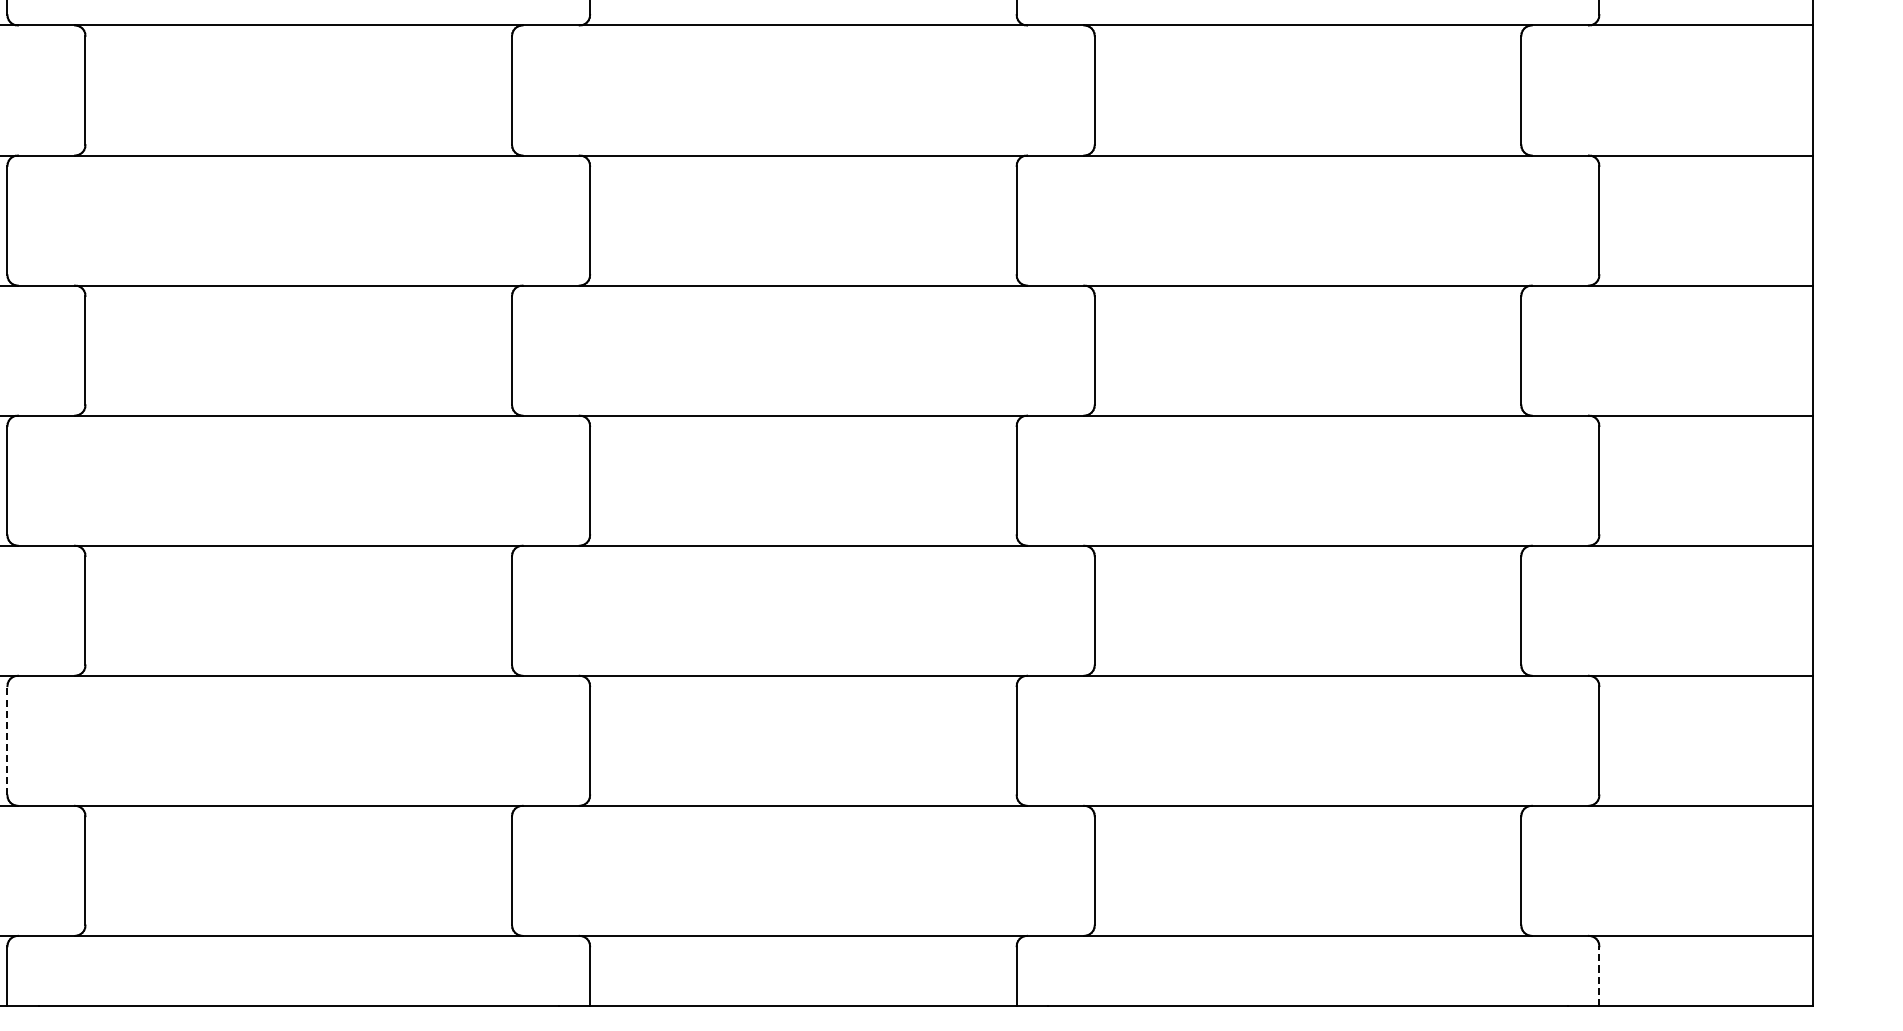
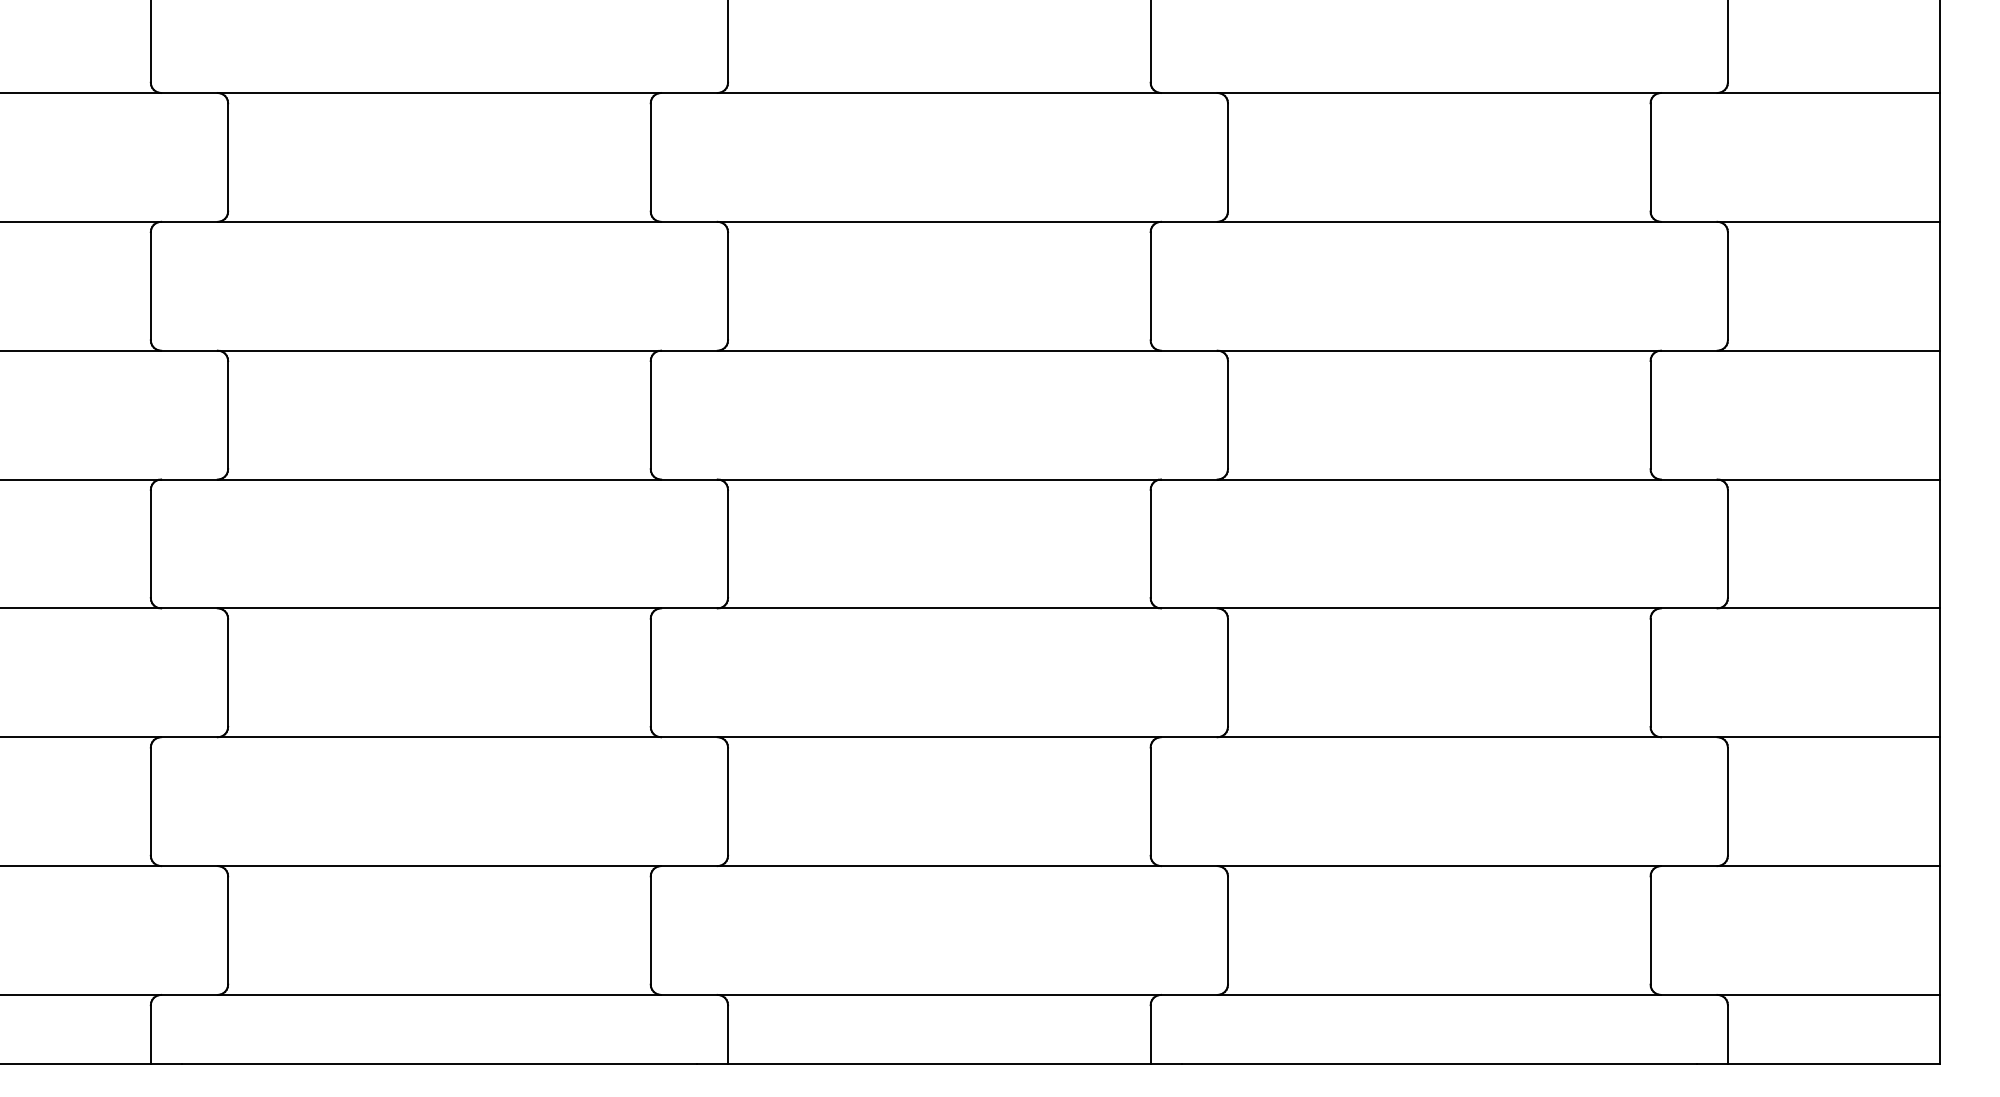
line: (7, 740) -> (150, 801), dashed -> solid
line: (1598, 975) -> (1727, 1034), dashed -> solid

